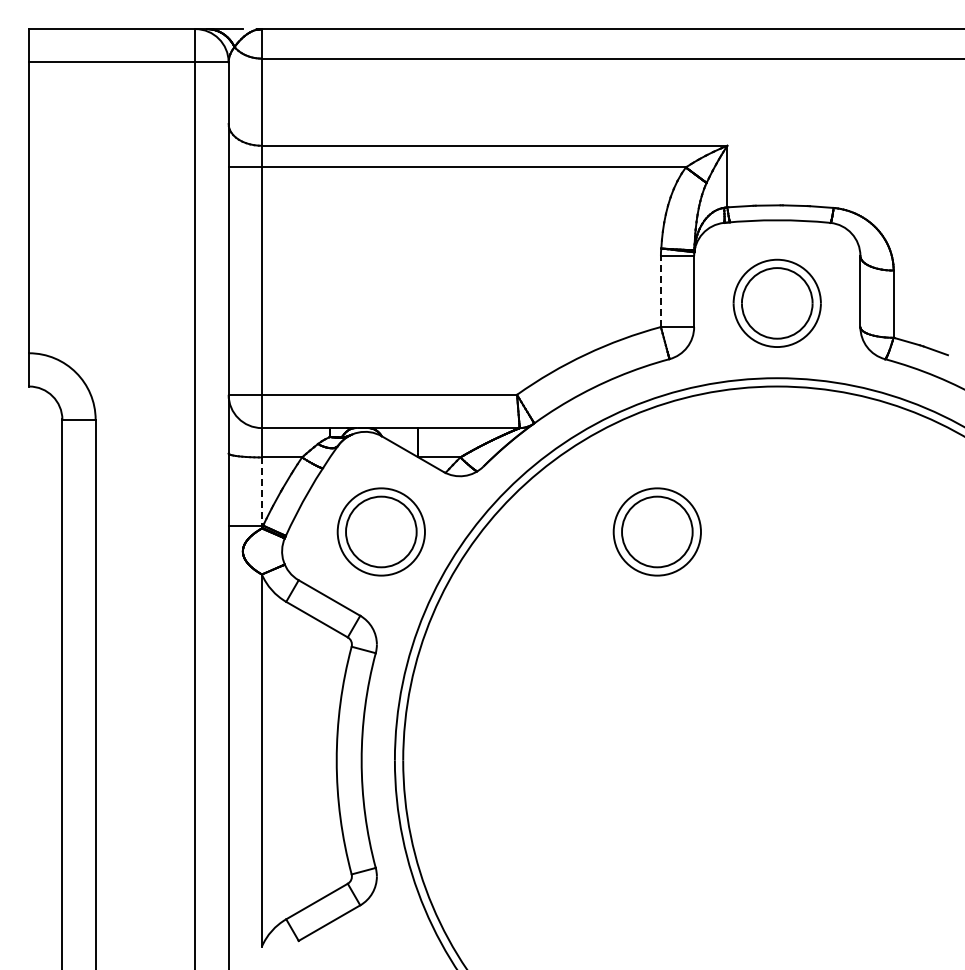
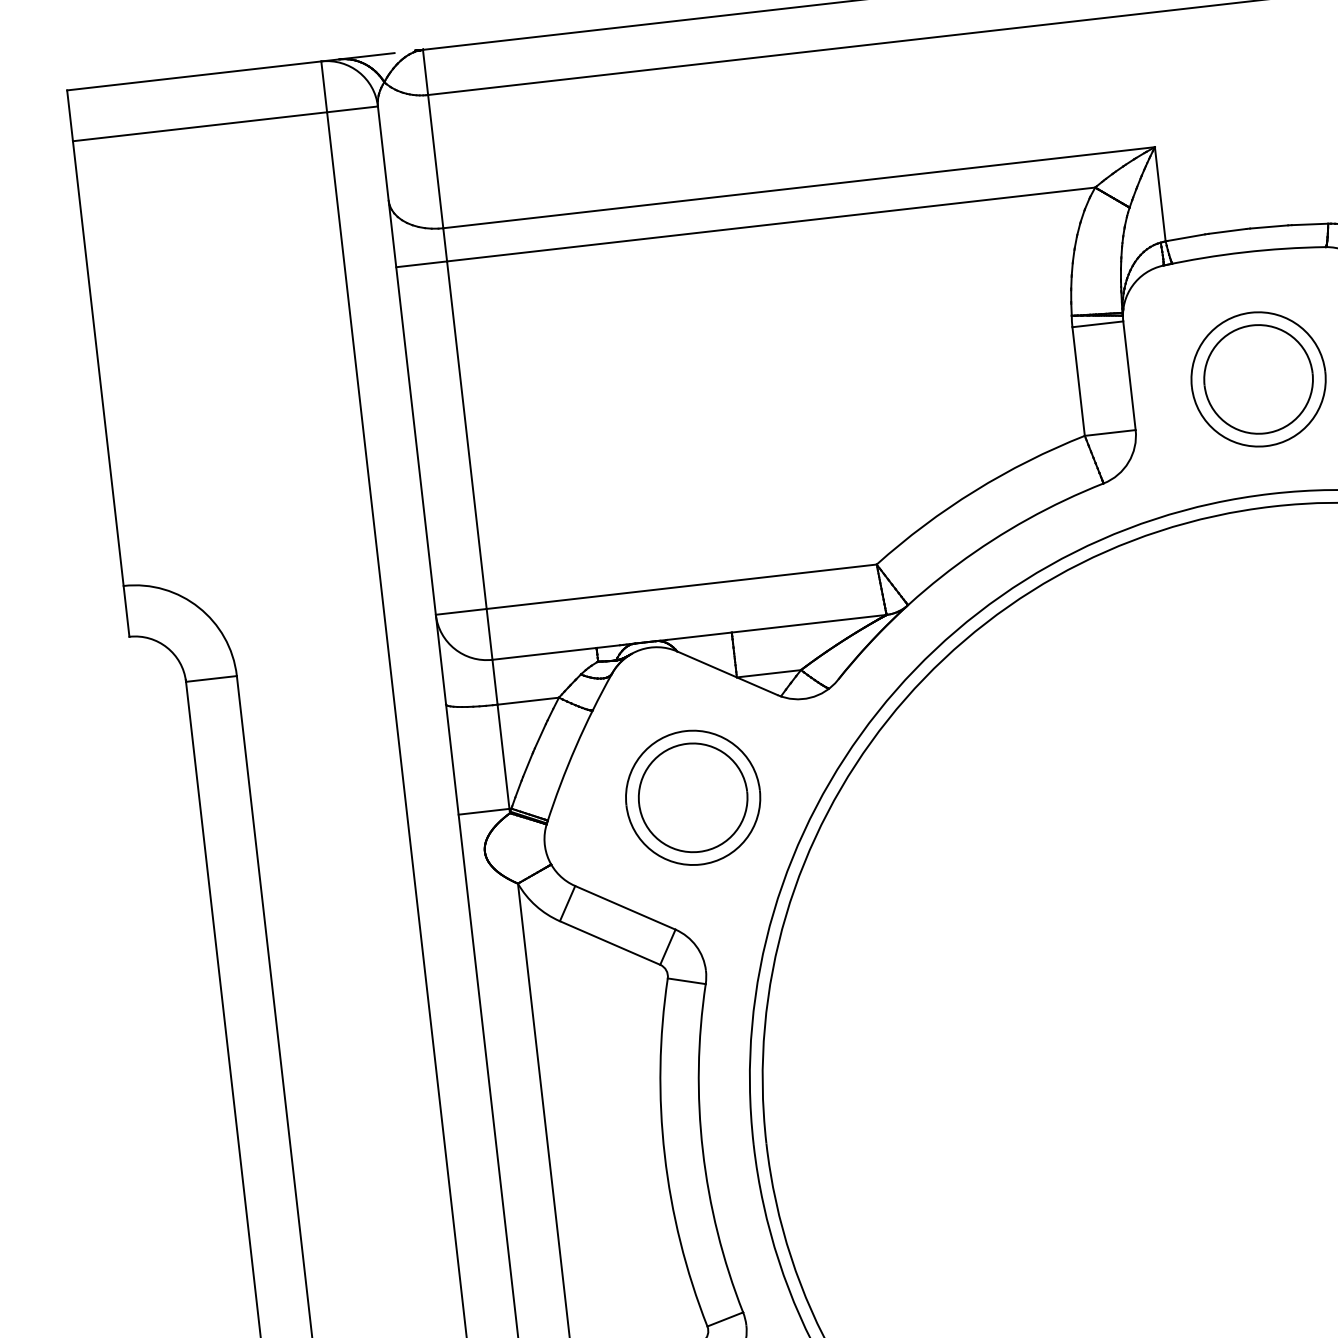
line: (660, 291) -> (1078, 381), dashed -> solid
line: (261, 492) -> (503, 758), dashed -> solid
part: (656, 531) -> (1113, 749), removed

